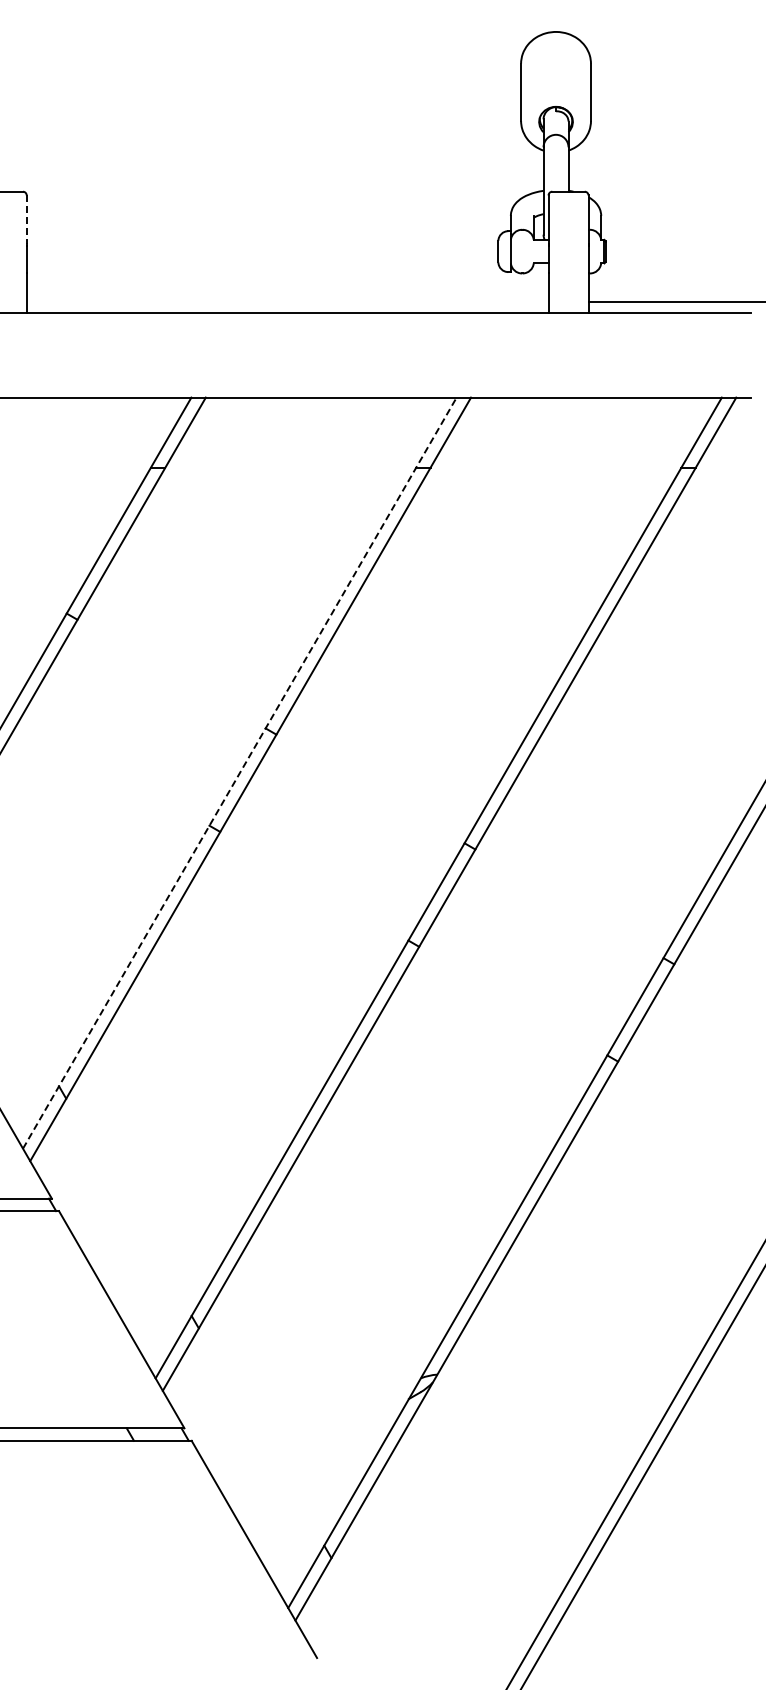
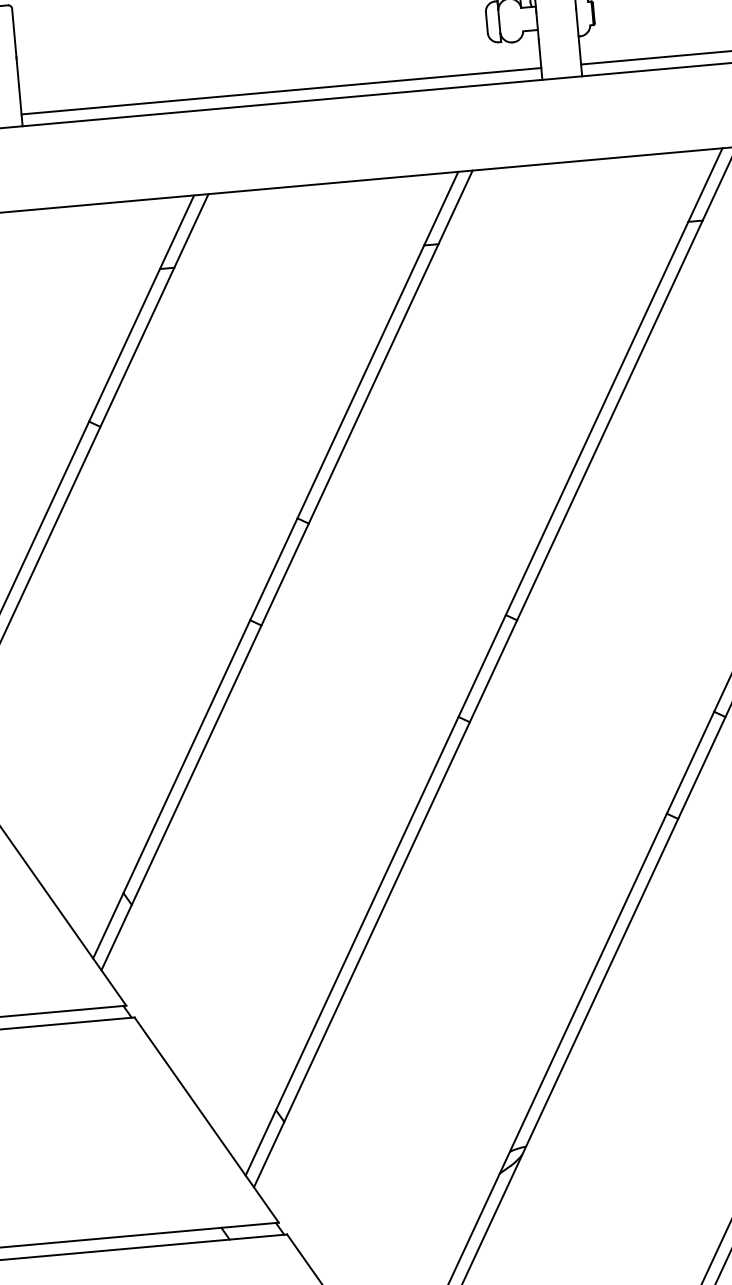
line: (26, 220) -> (14, 33), dashed -> solid
line: (287, 301) -> (281, 91), added
line: (239, 773) -> (275, 565), dashed -> solid

